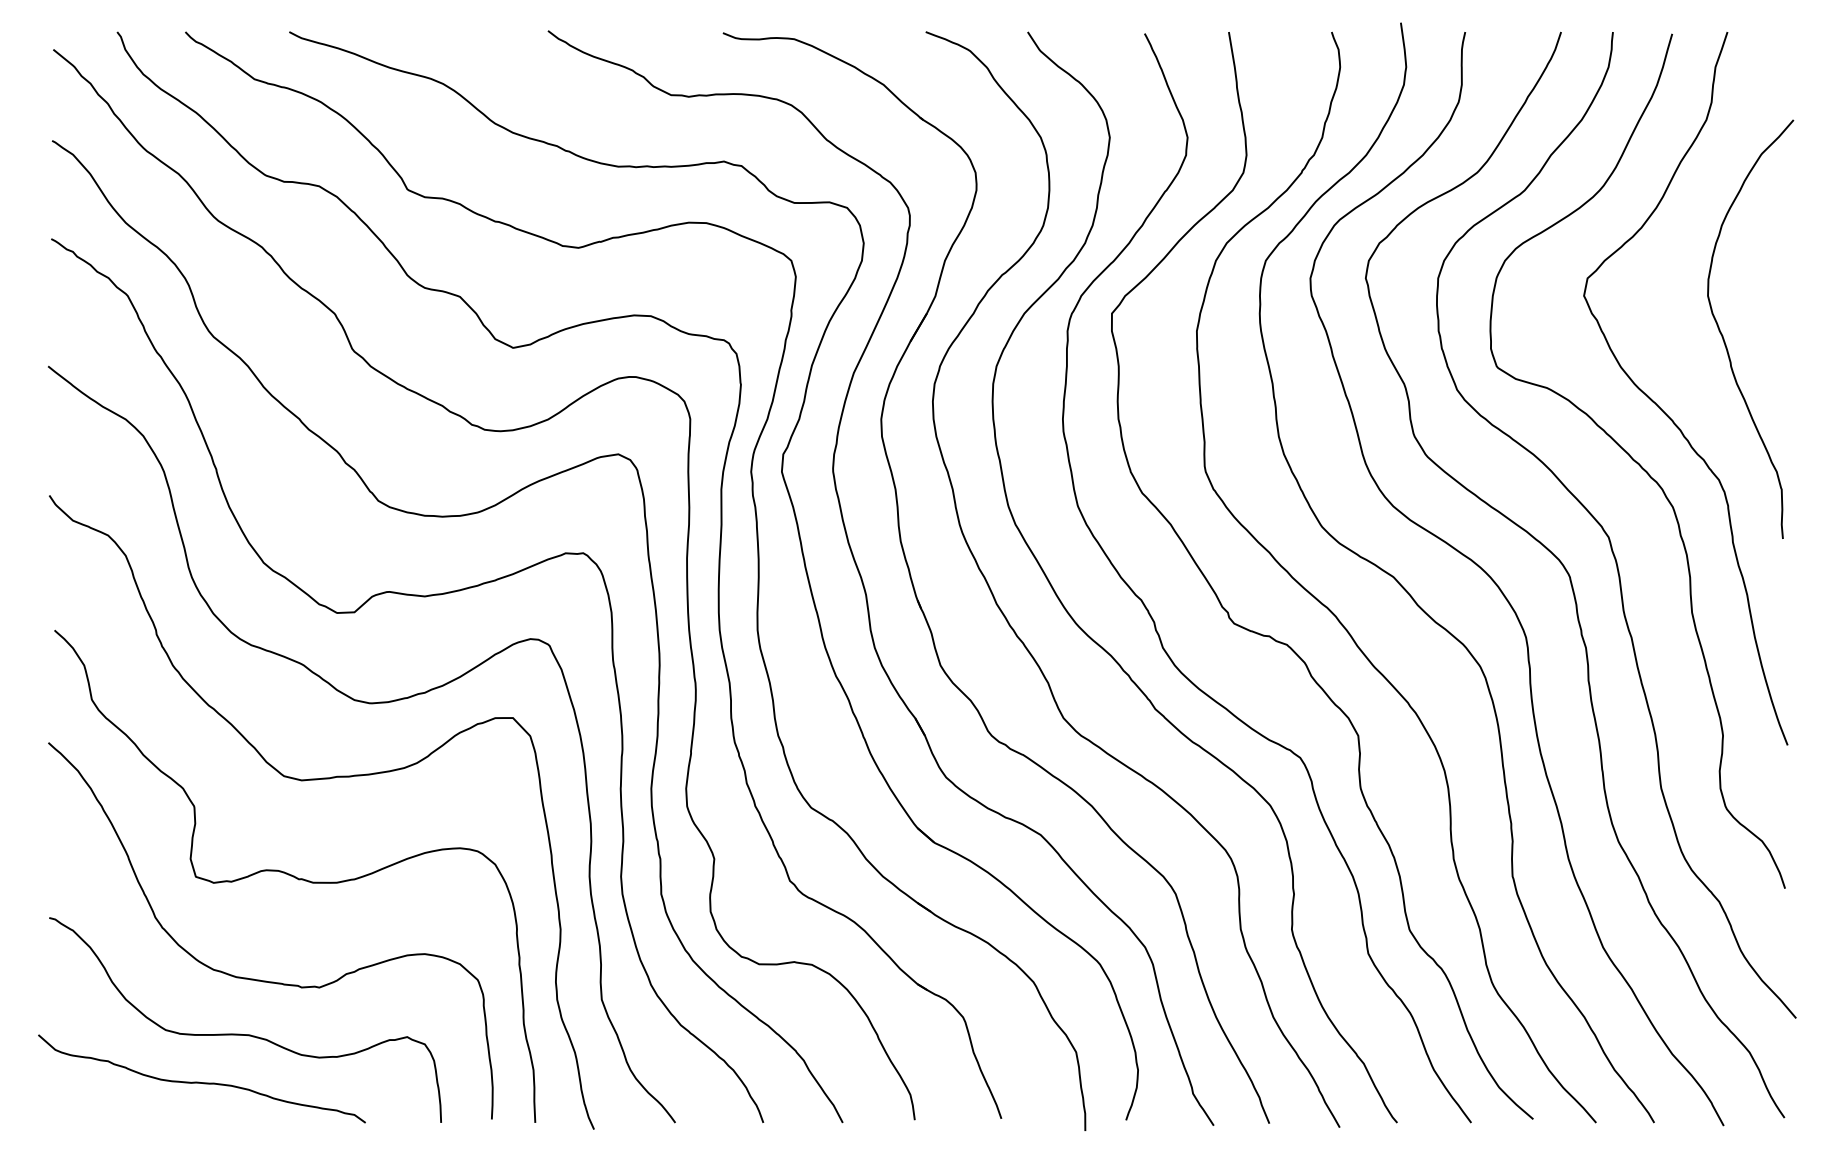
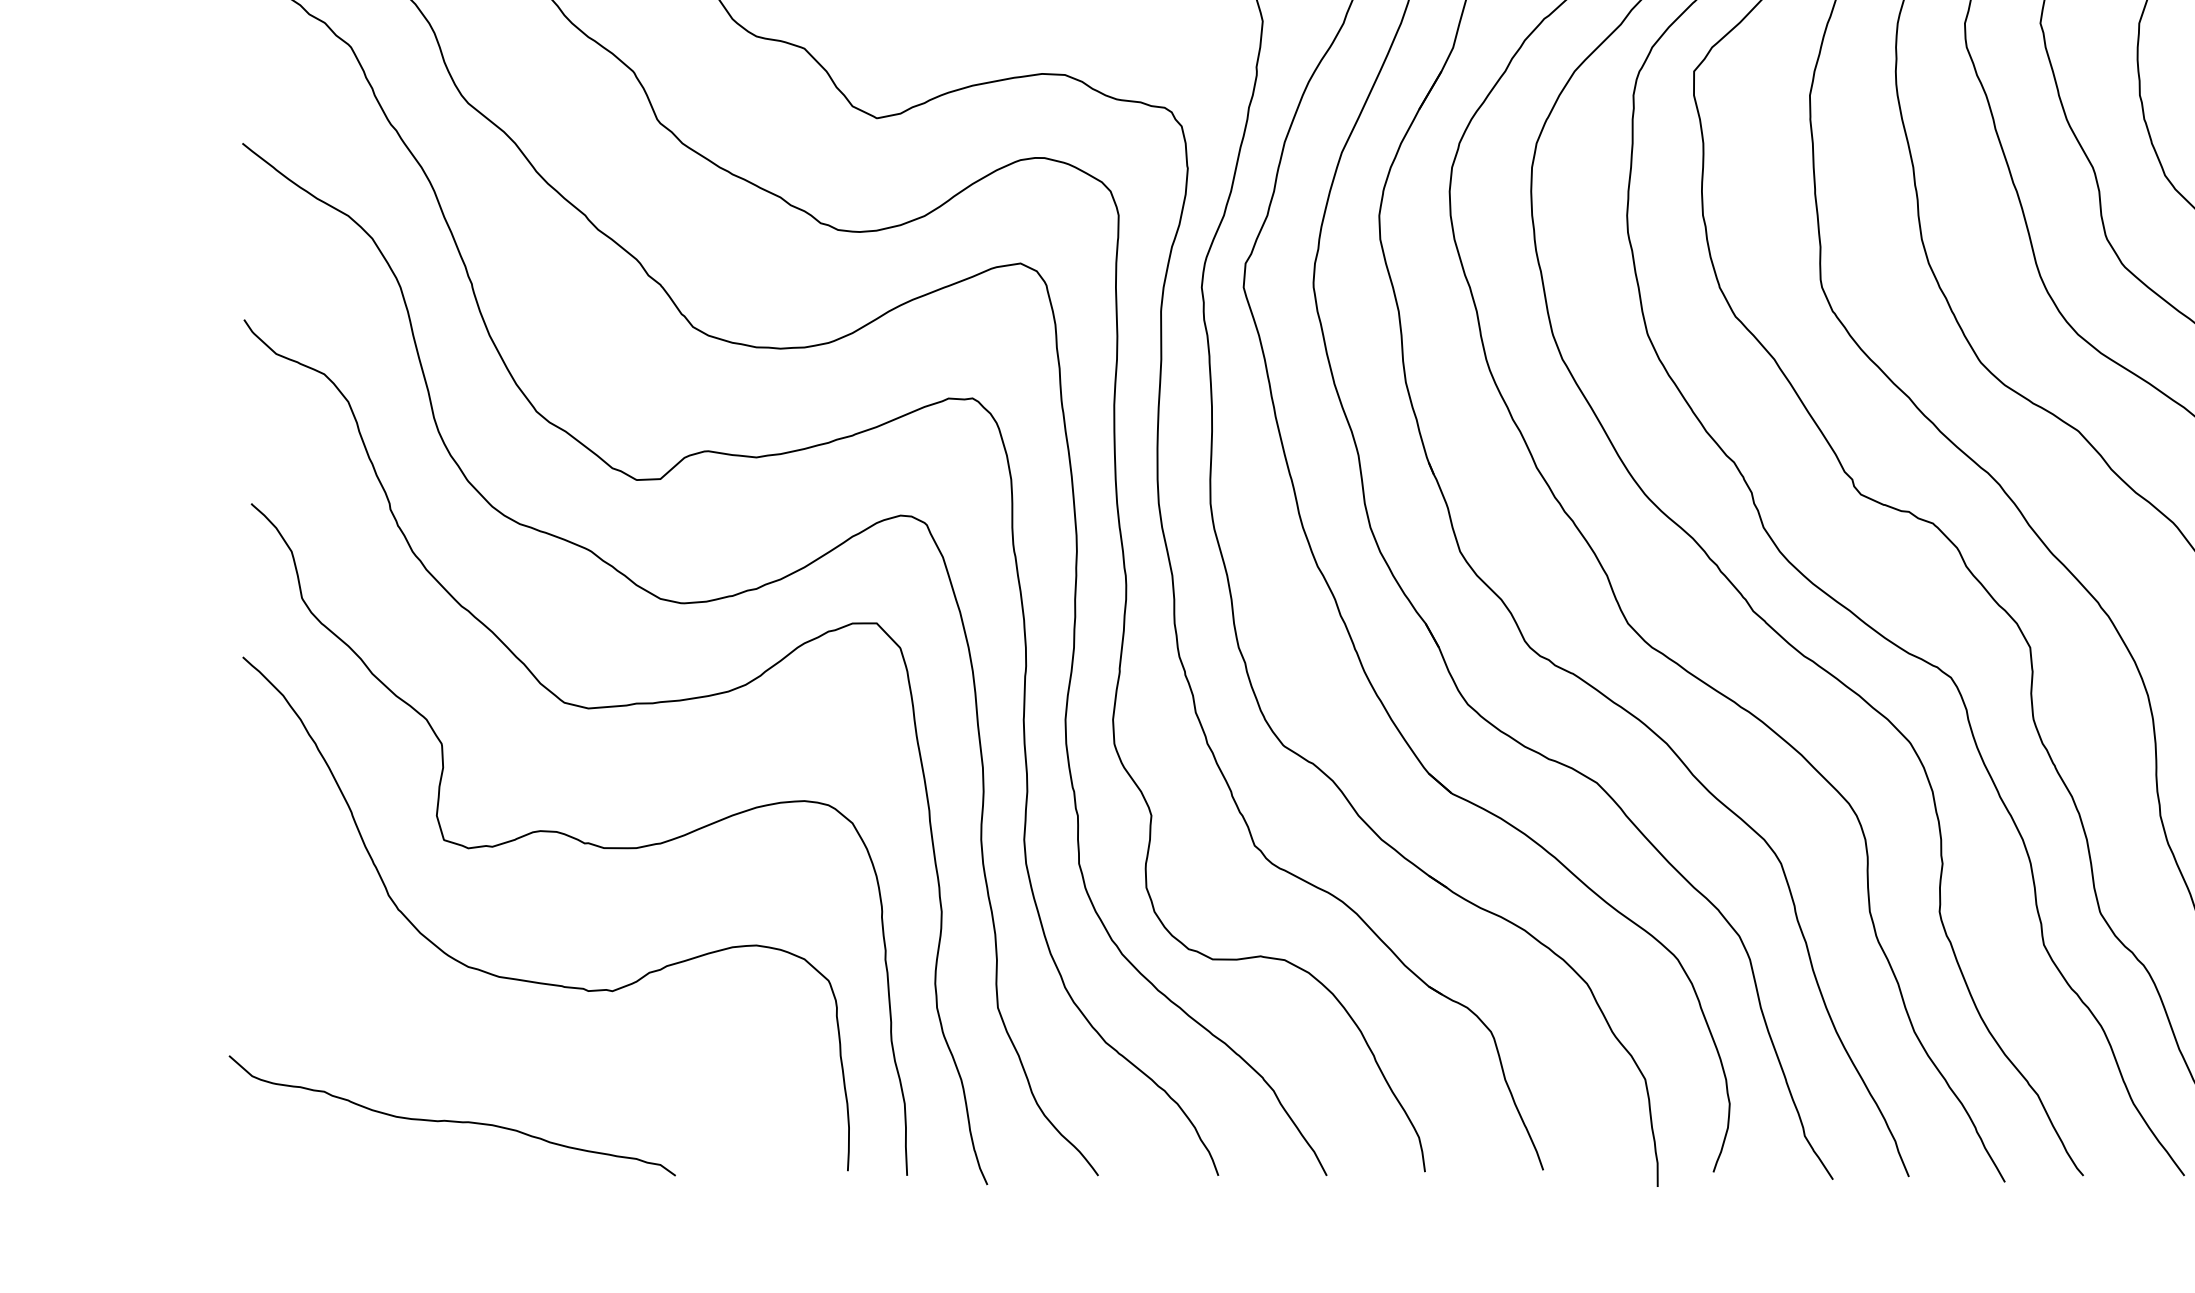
curve: (240, 1033) -> (504, 1053), removed

